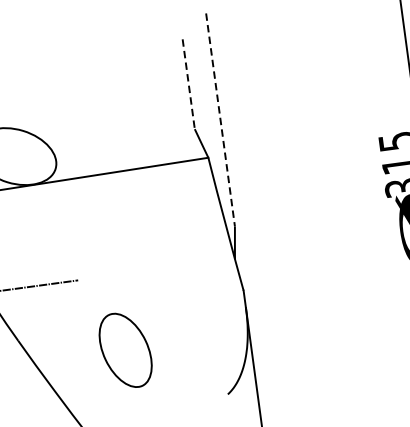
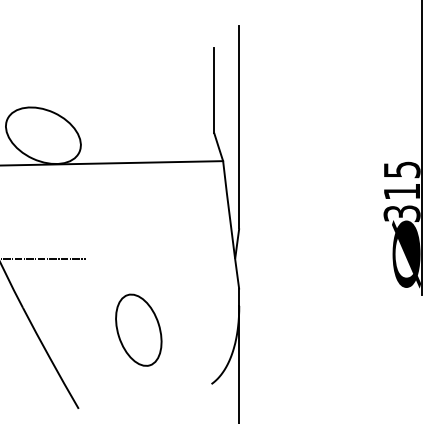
line: (189, 84) -> (214, 90), dashed -> solid
line: (220, 119) -> (239, 127), dashed -> solid
part: (125, 349) -> (138, 329), moved

